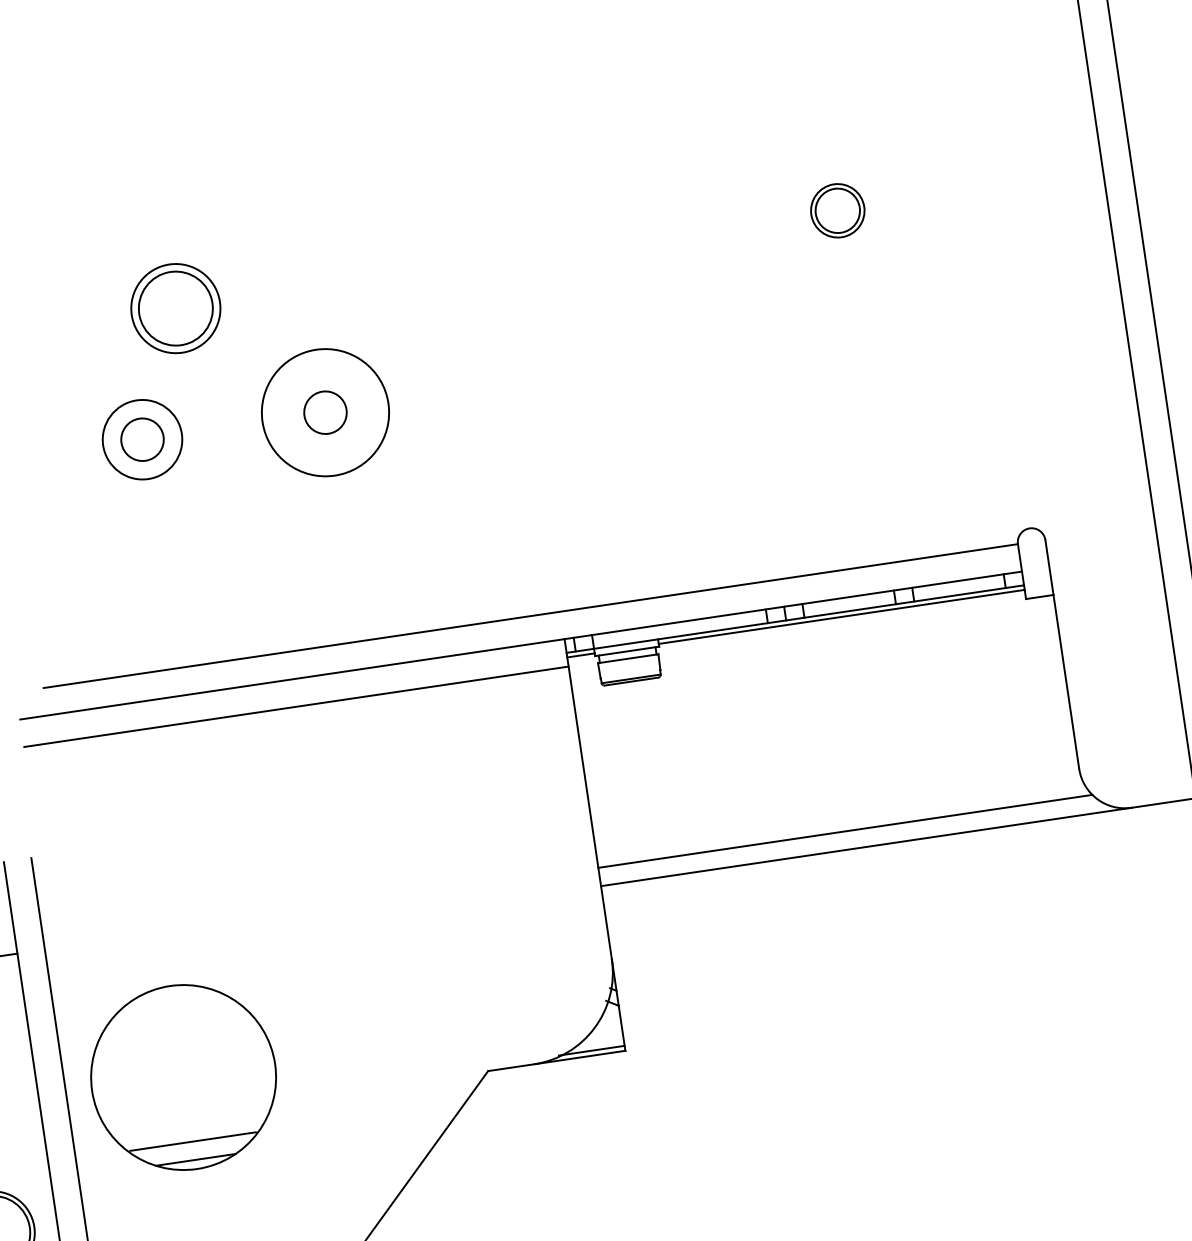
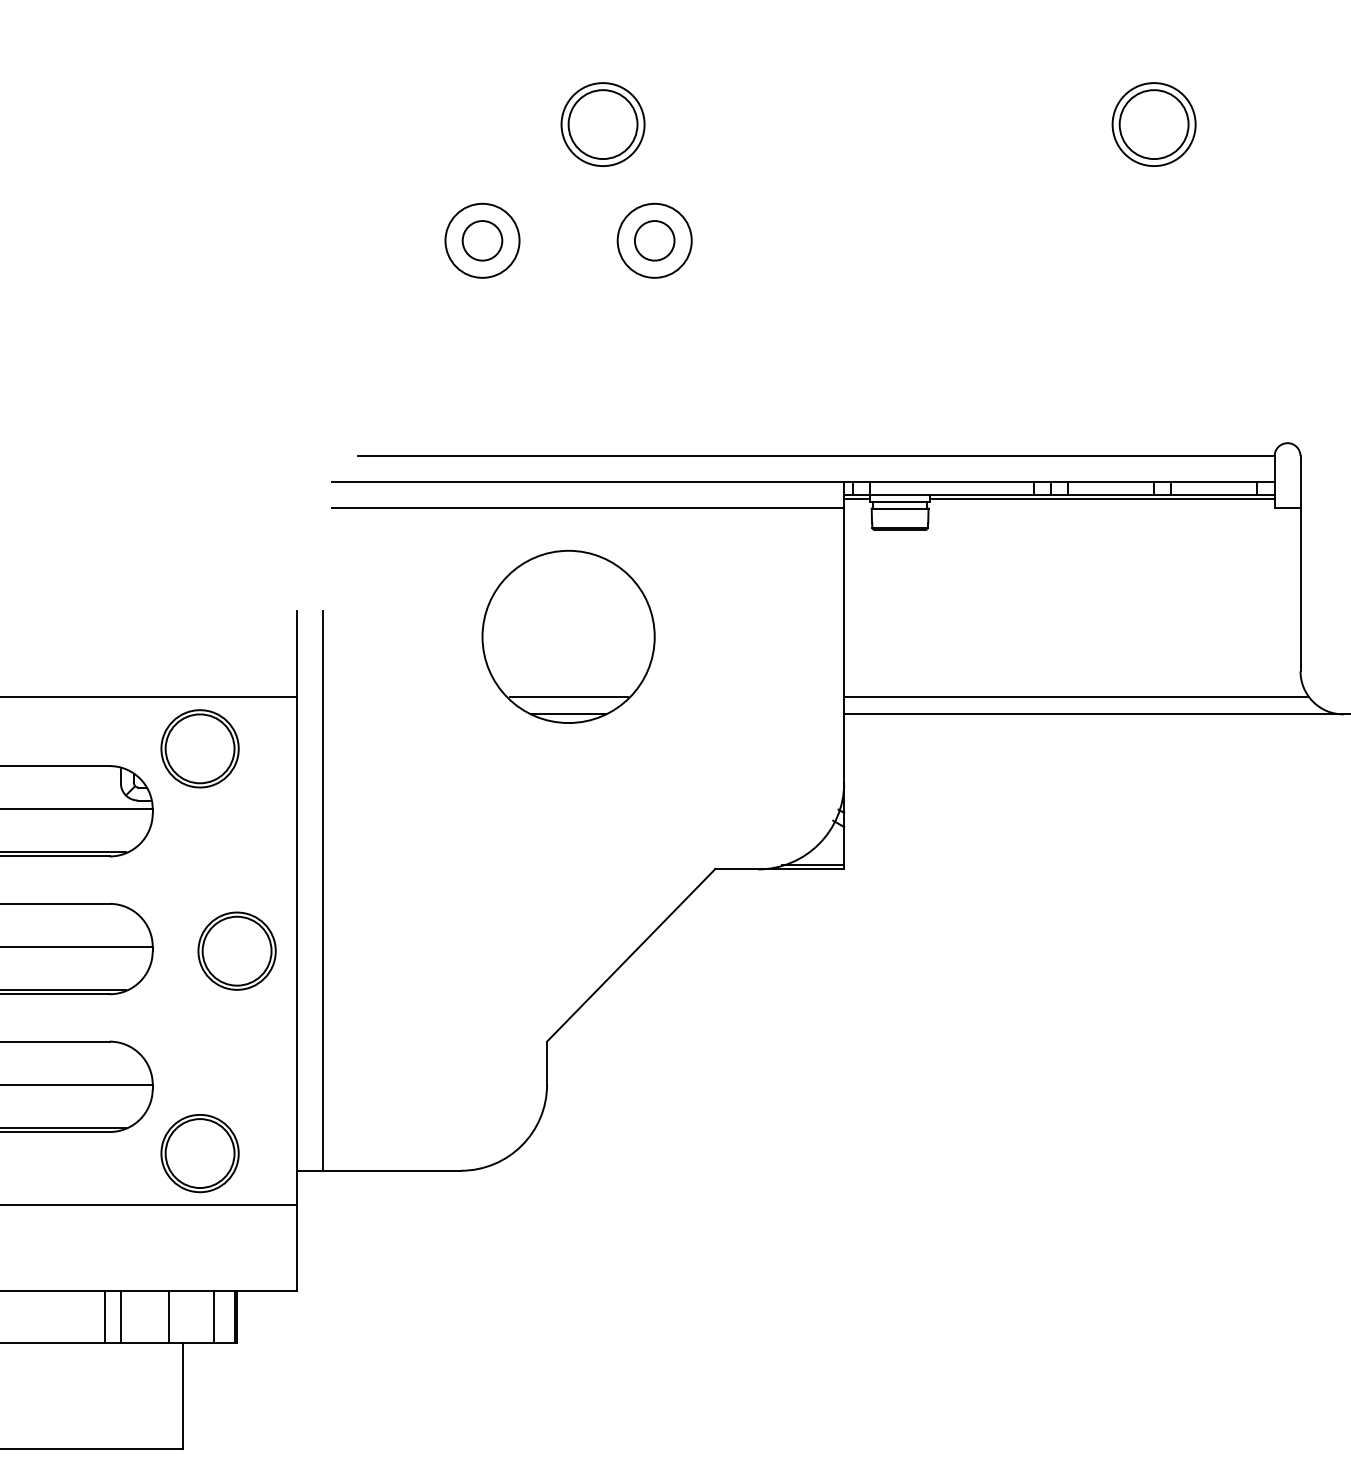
part: (837, 210) -> (1153, 124), size x1.67
part: (175, 308) -> (602, 124), moved
circle: (325, 412) -> (654, 240), size x0.62
part: (183, 1077) -> (568, 636), moved

